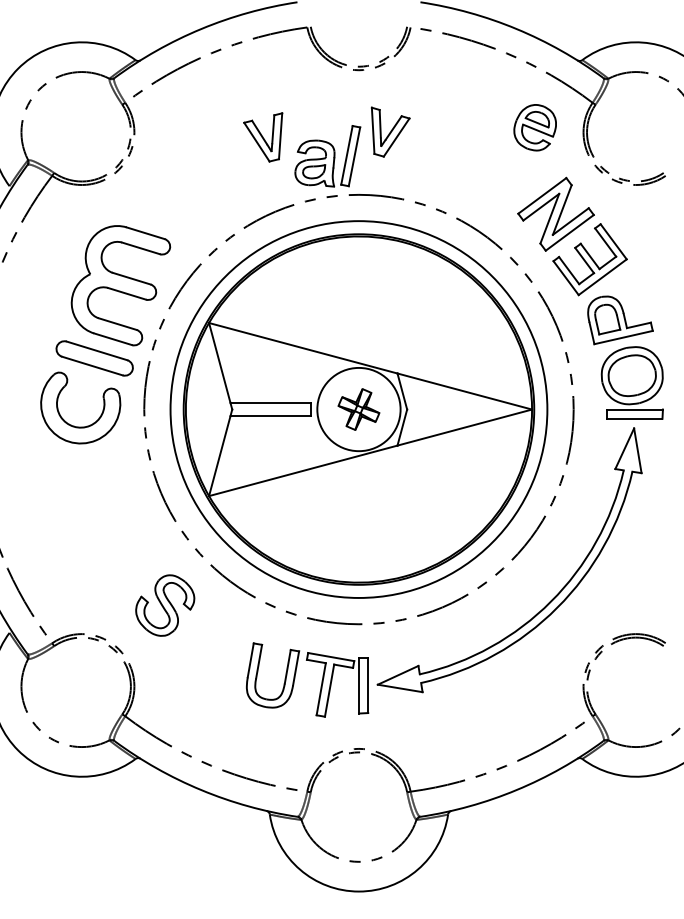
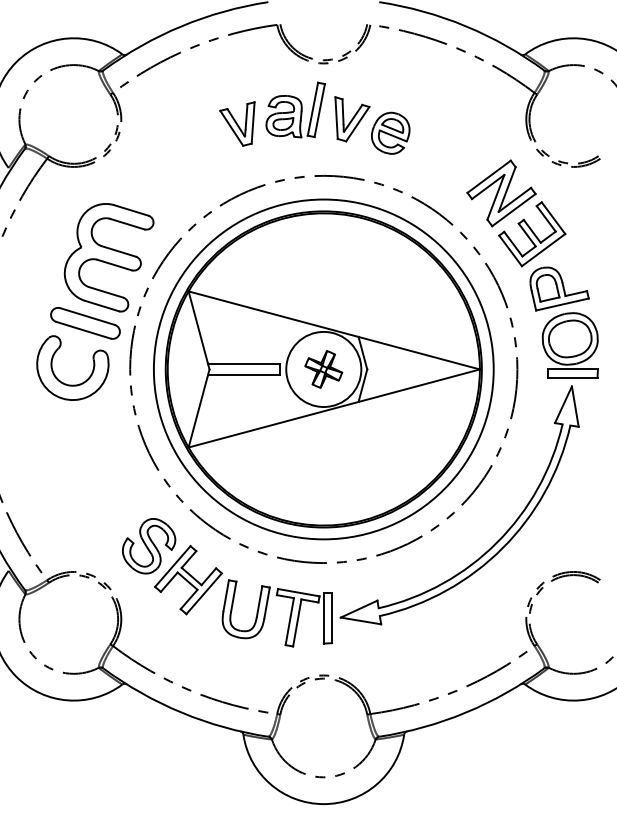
part: (534, 126) -> (390, 132), moved
part: (327, 155) -> (295, 109), moved
part: (208, 643) -> (188, 580), added

